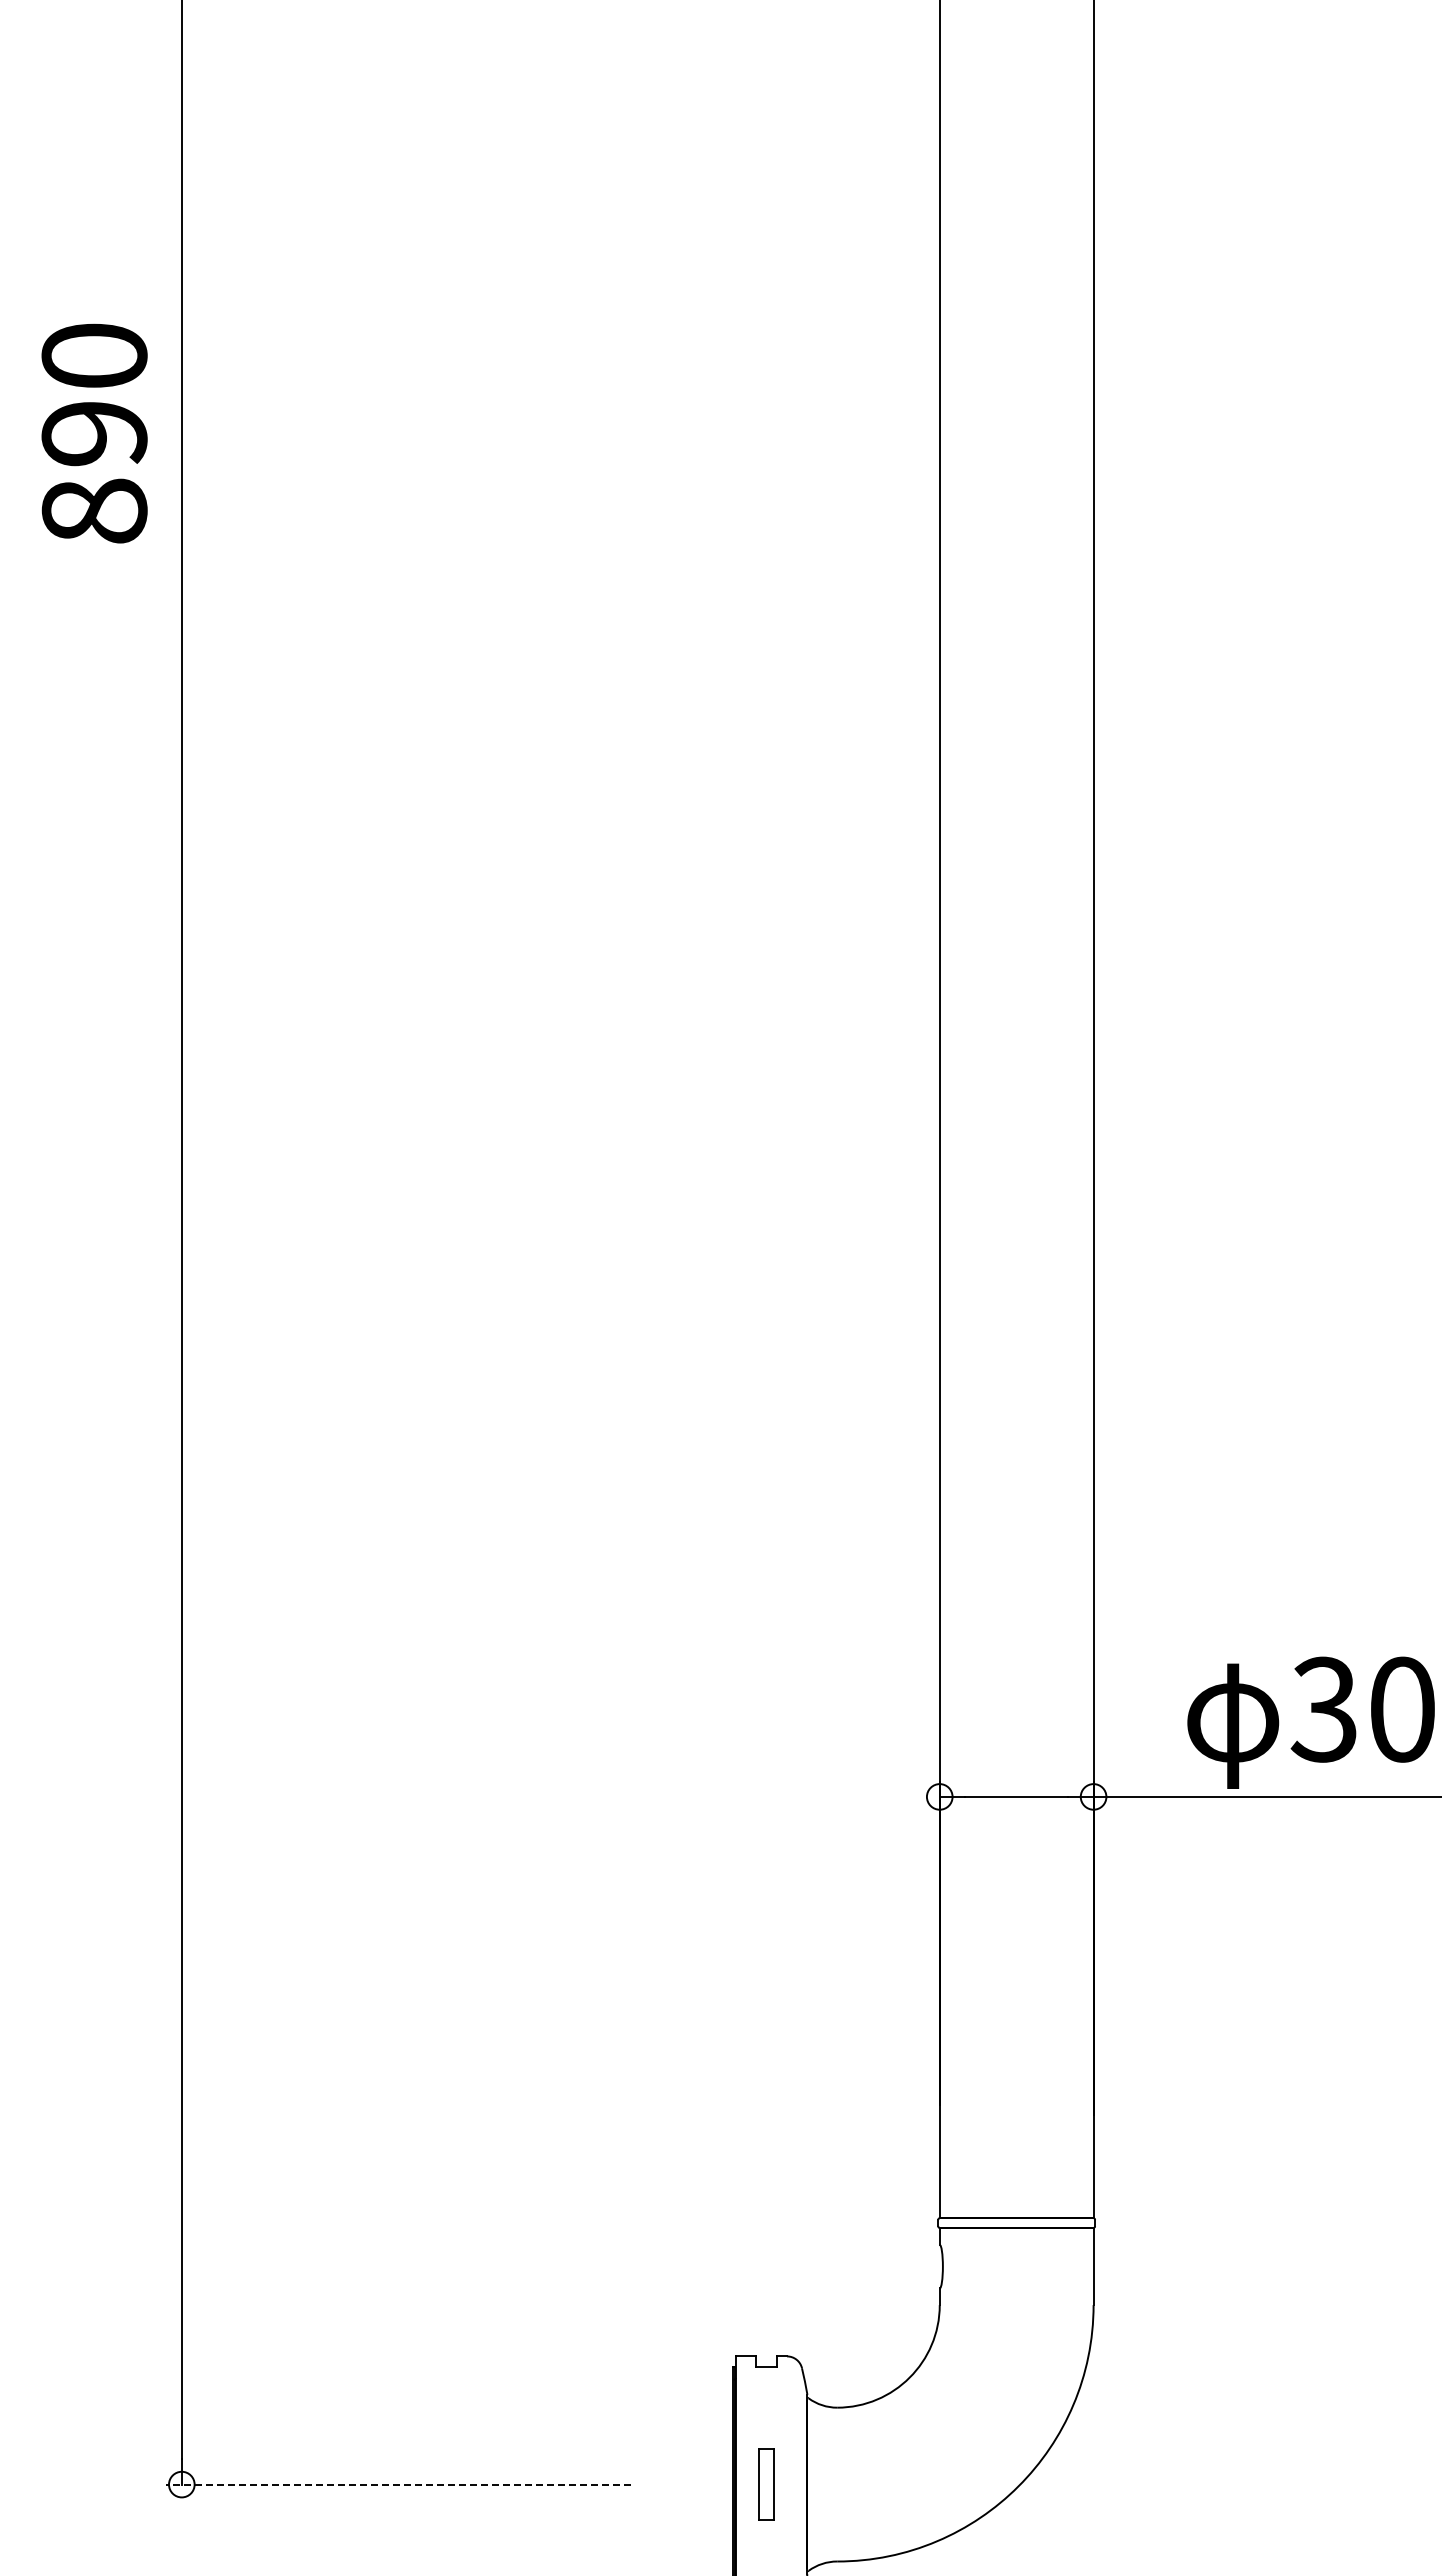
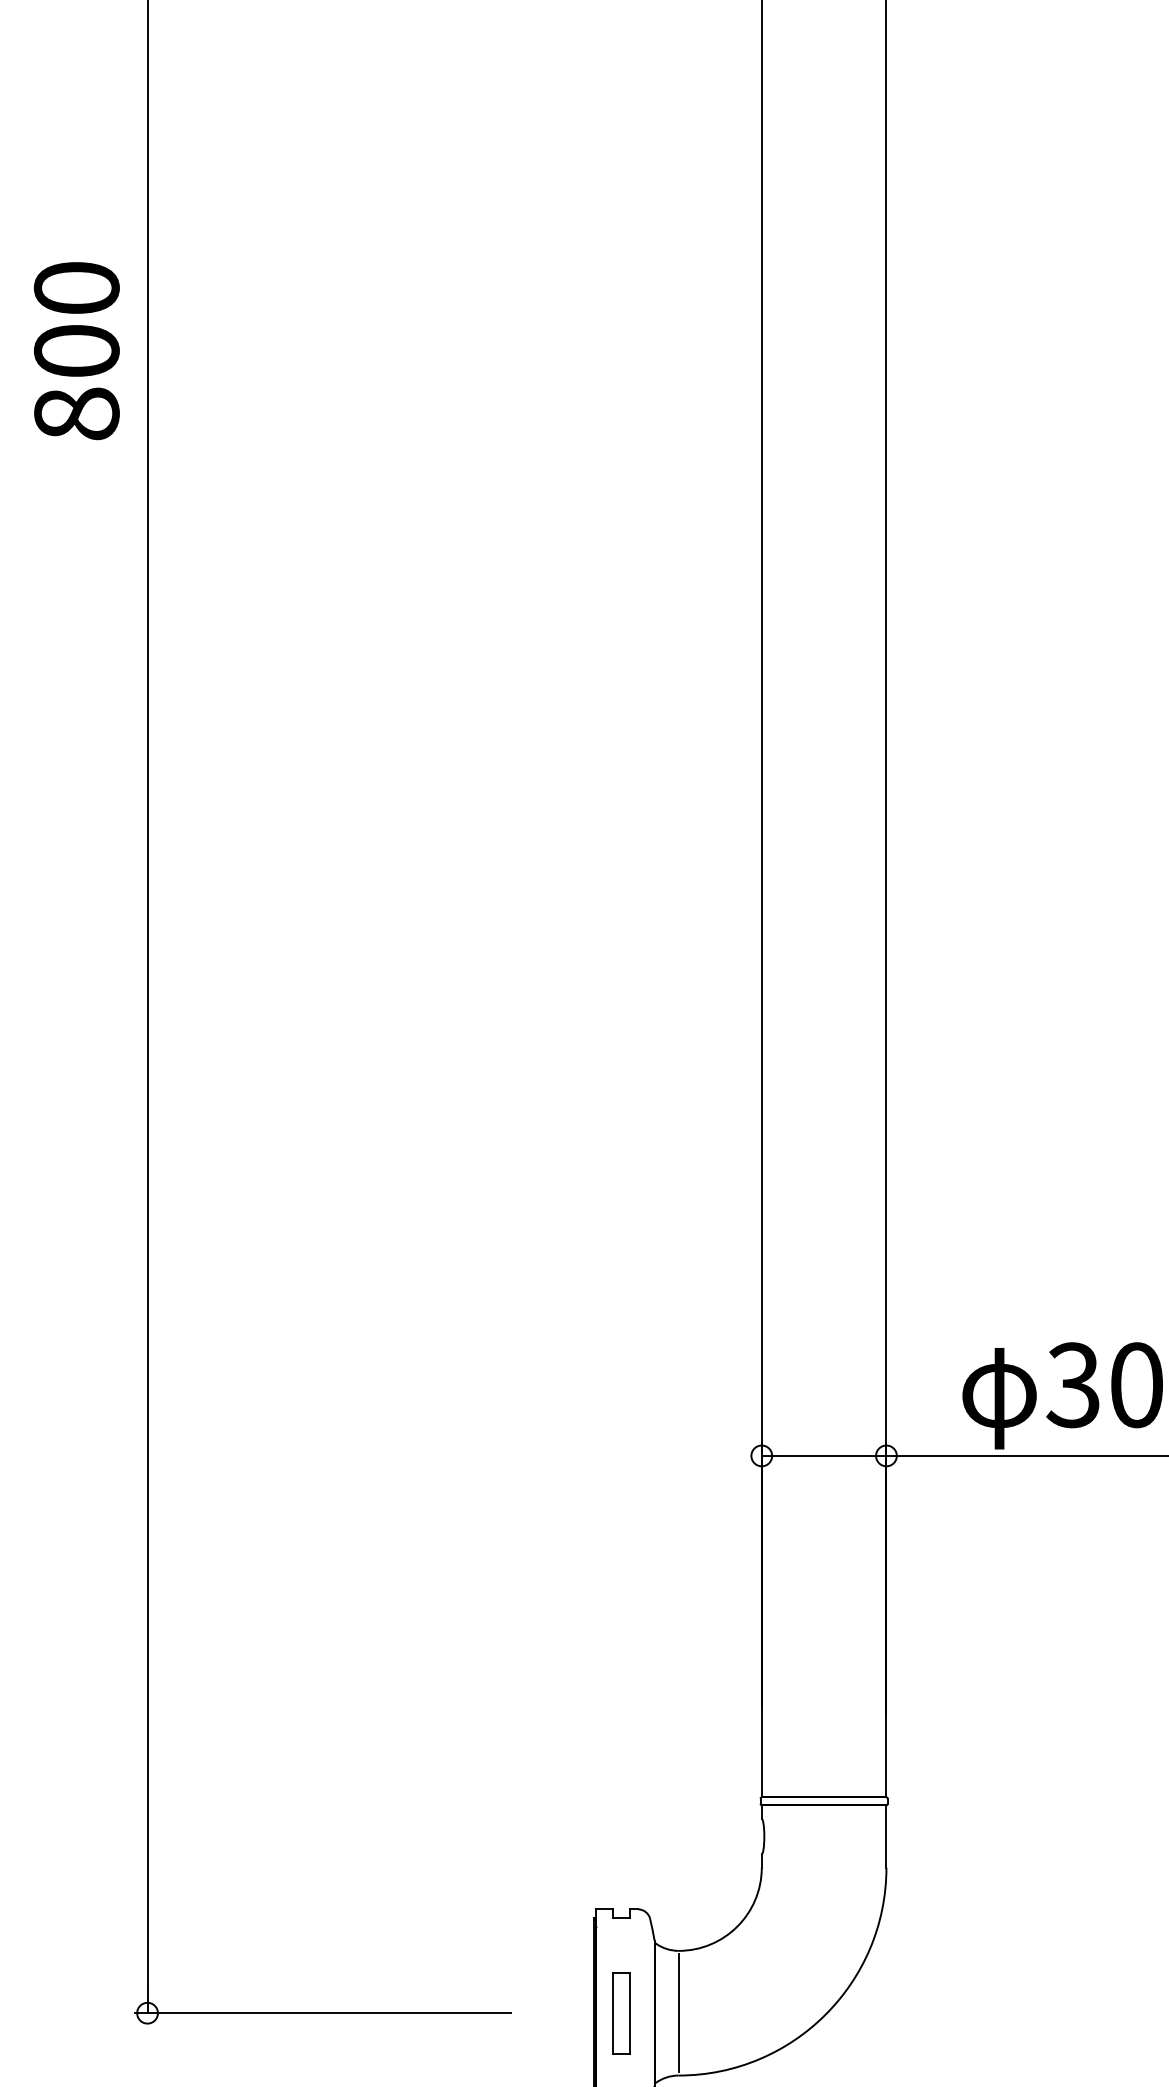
text: (94, 433) -> (76, 351), 890 -> 800
line: (398, 2484) -> (323, 2013), dashed -> solid
part: (766, 2484) -> (621, 2013), size x1.43
line: (837, 2484) -> (678, 2013), added

